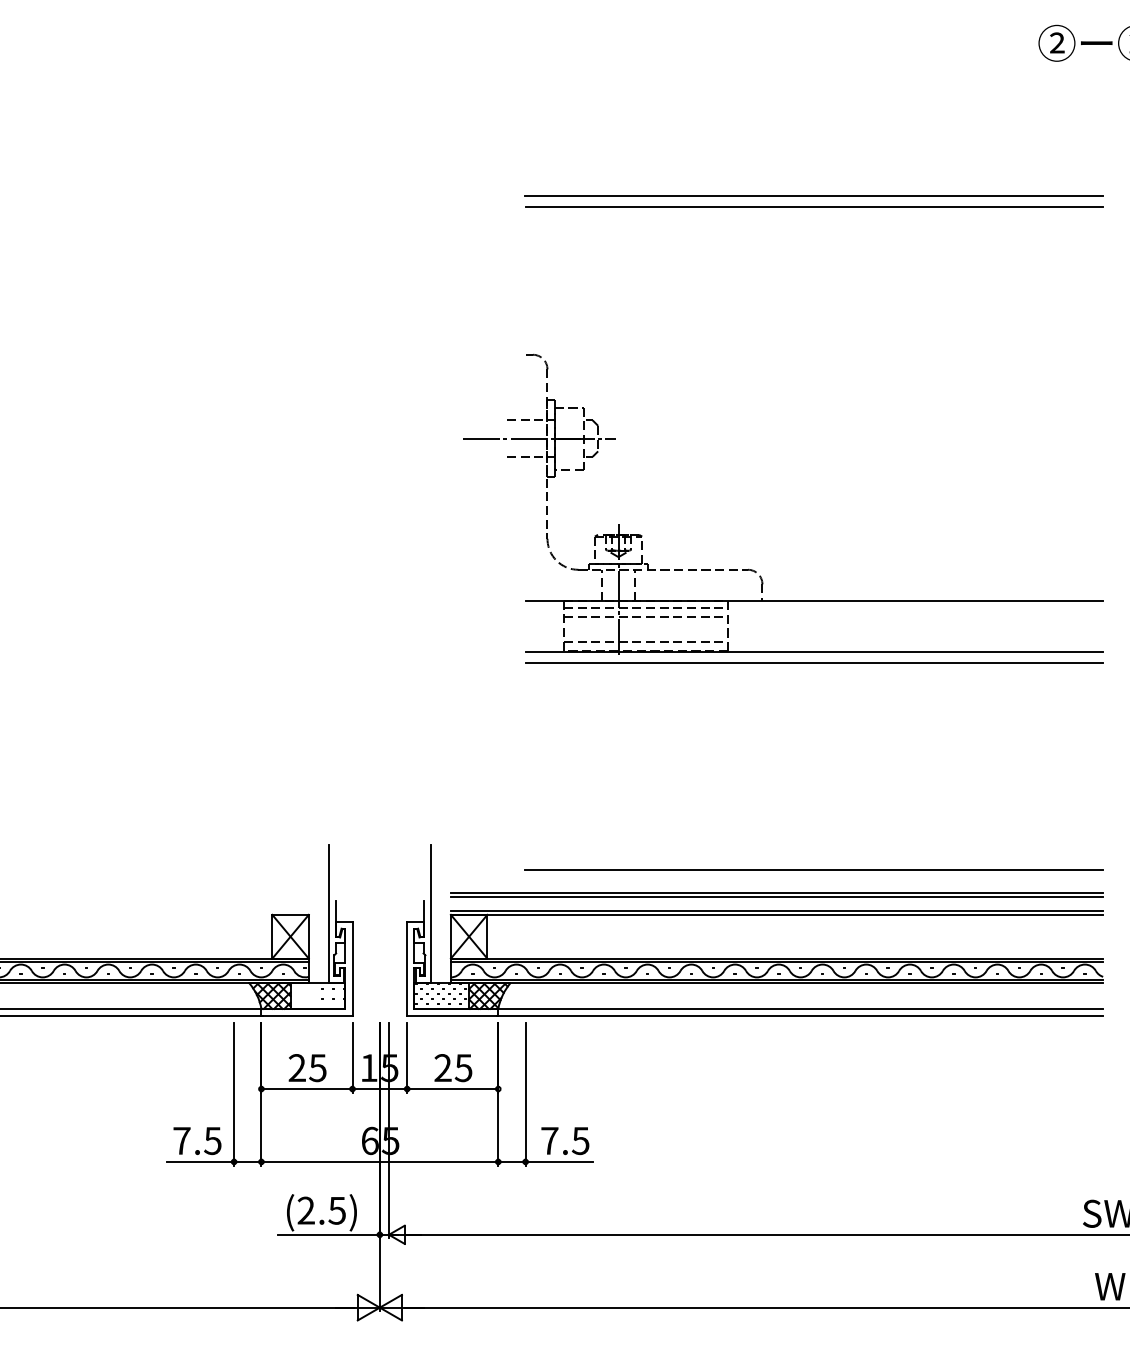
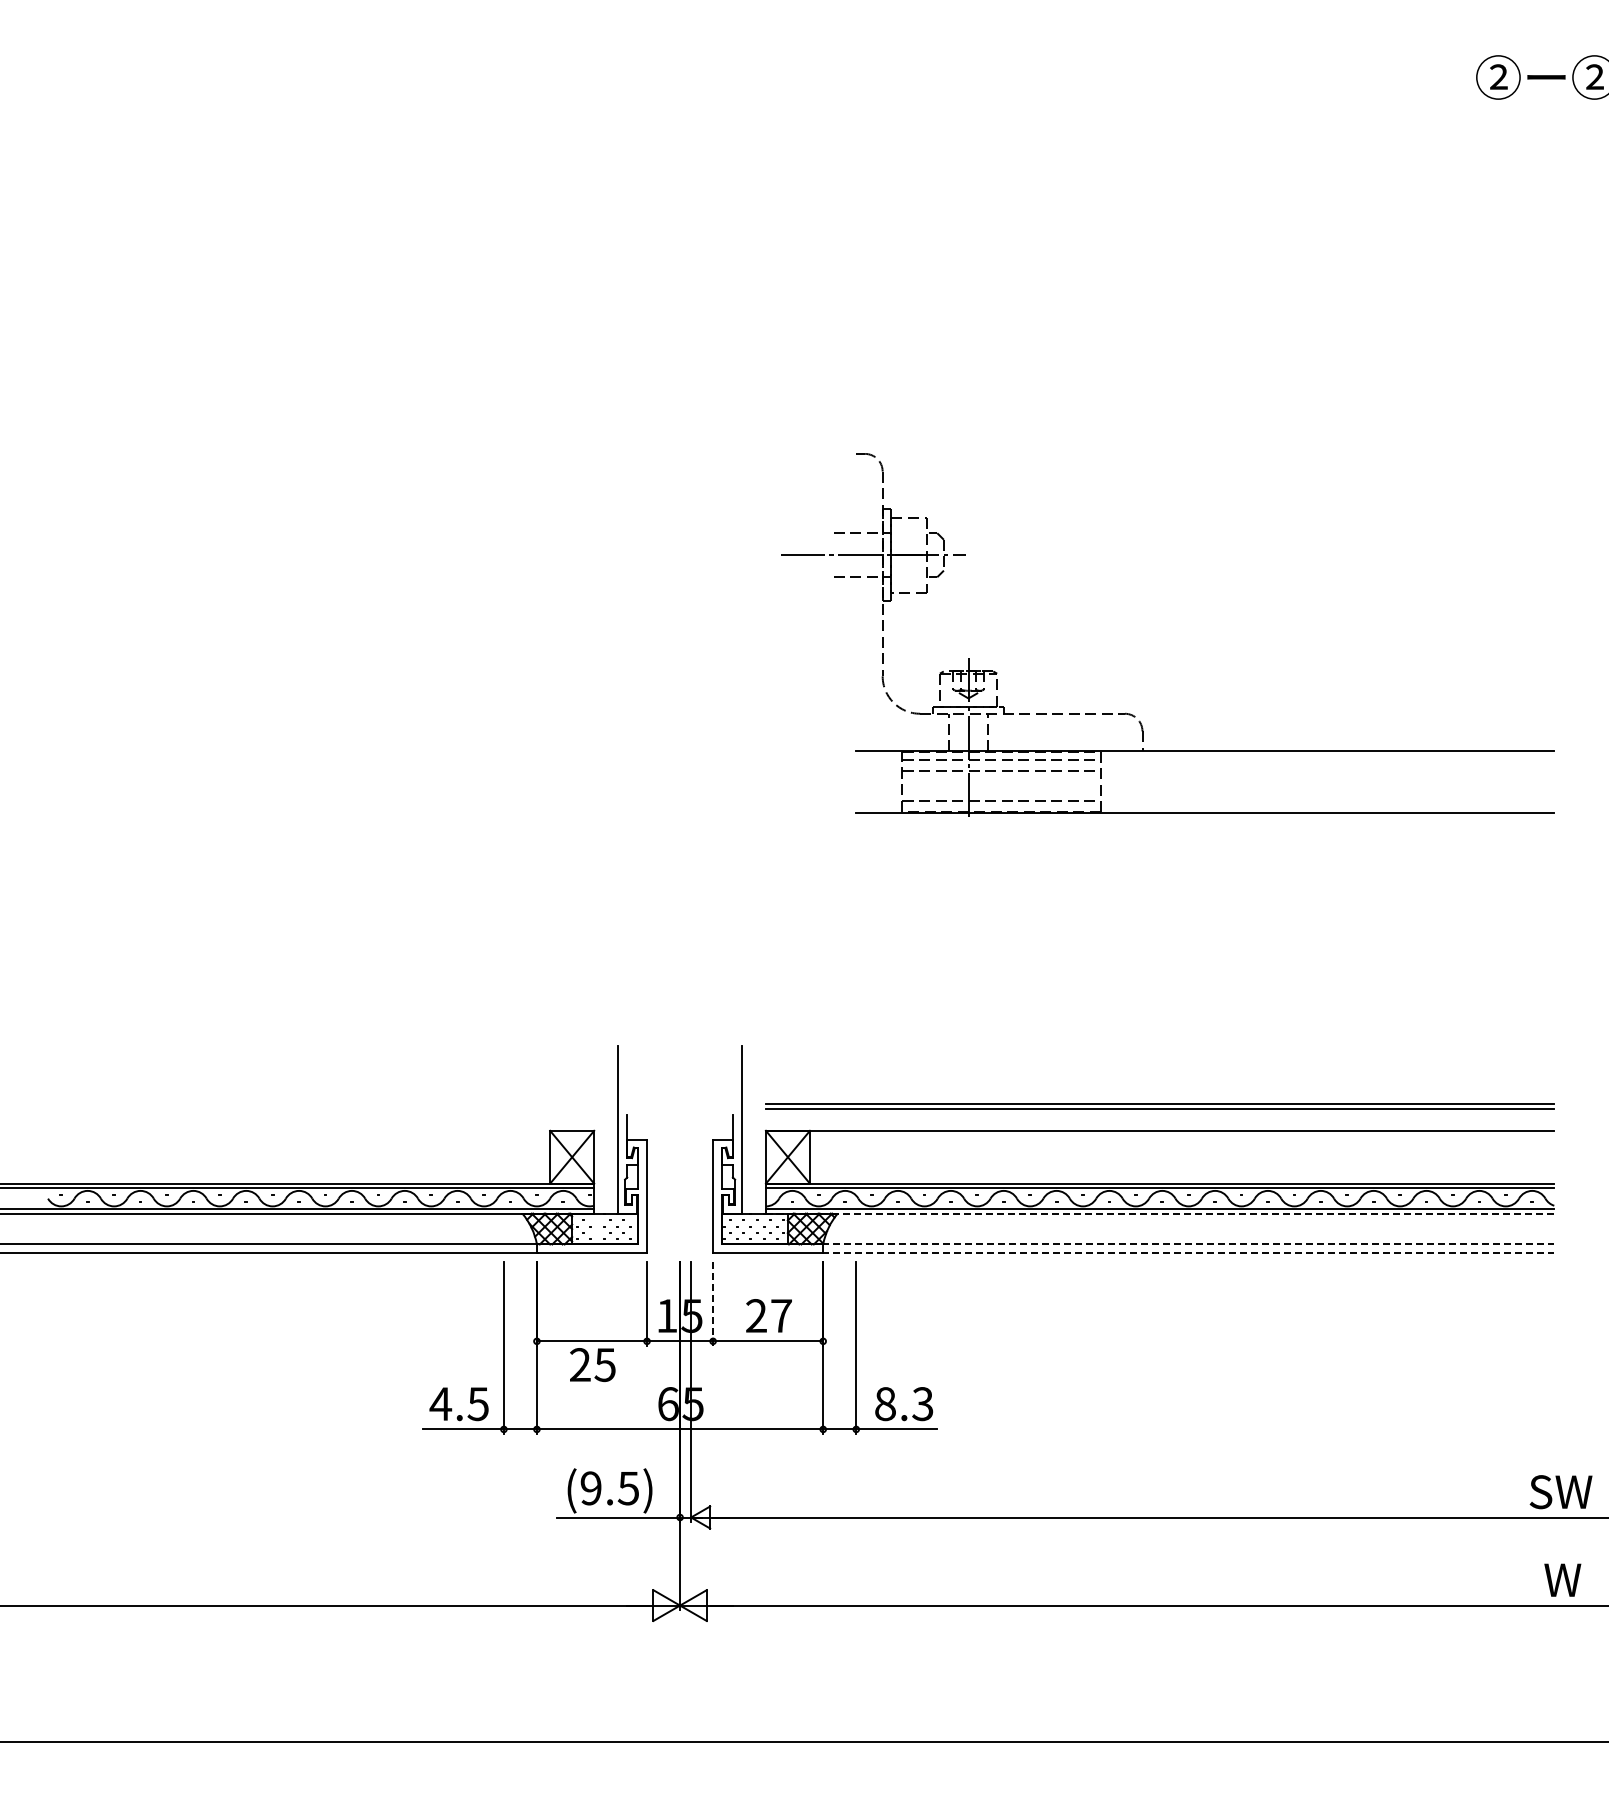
line: (813, 196) -> (1204, 262), removed
line: (814, 207) -> (1205, 275), removed
line: (814, 663) -> (1205, 826), removed
line: (813, 870) -> (1204, 1077), removed
line: (776, 911) -> (1159, 1126), removed
line: (777, 983) -> (1160, 1213), solid -> dashed
line: (800, 1008) -> (1188, 1244), solid -> dashed
line: (800, 1016) -> (1188, 1253), solid -> dashed
line: (407, 1057) -> (713, 1303), solid -> dashed
text: (307, 1067) -> (592, 1364), moved
text: (462, 1068) -> (780, 1316), 25 -> 27
text: (181, 1140) -> (440, 1403), 7.5 -> 4.5
text: (565, 1141) -> (904, 1404), 7.5 -> 8.3
text: (305, 1210) -> (590, 1488), (2.5) -> (9.5)

